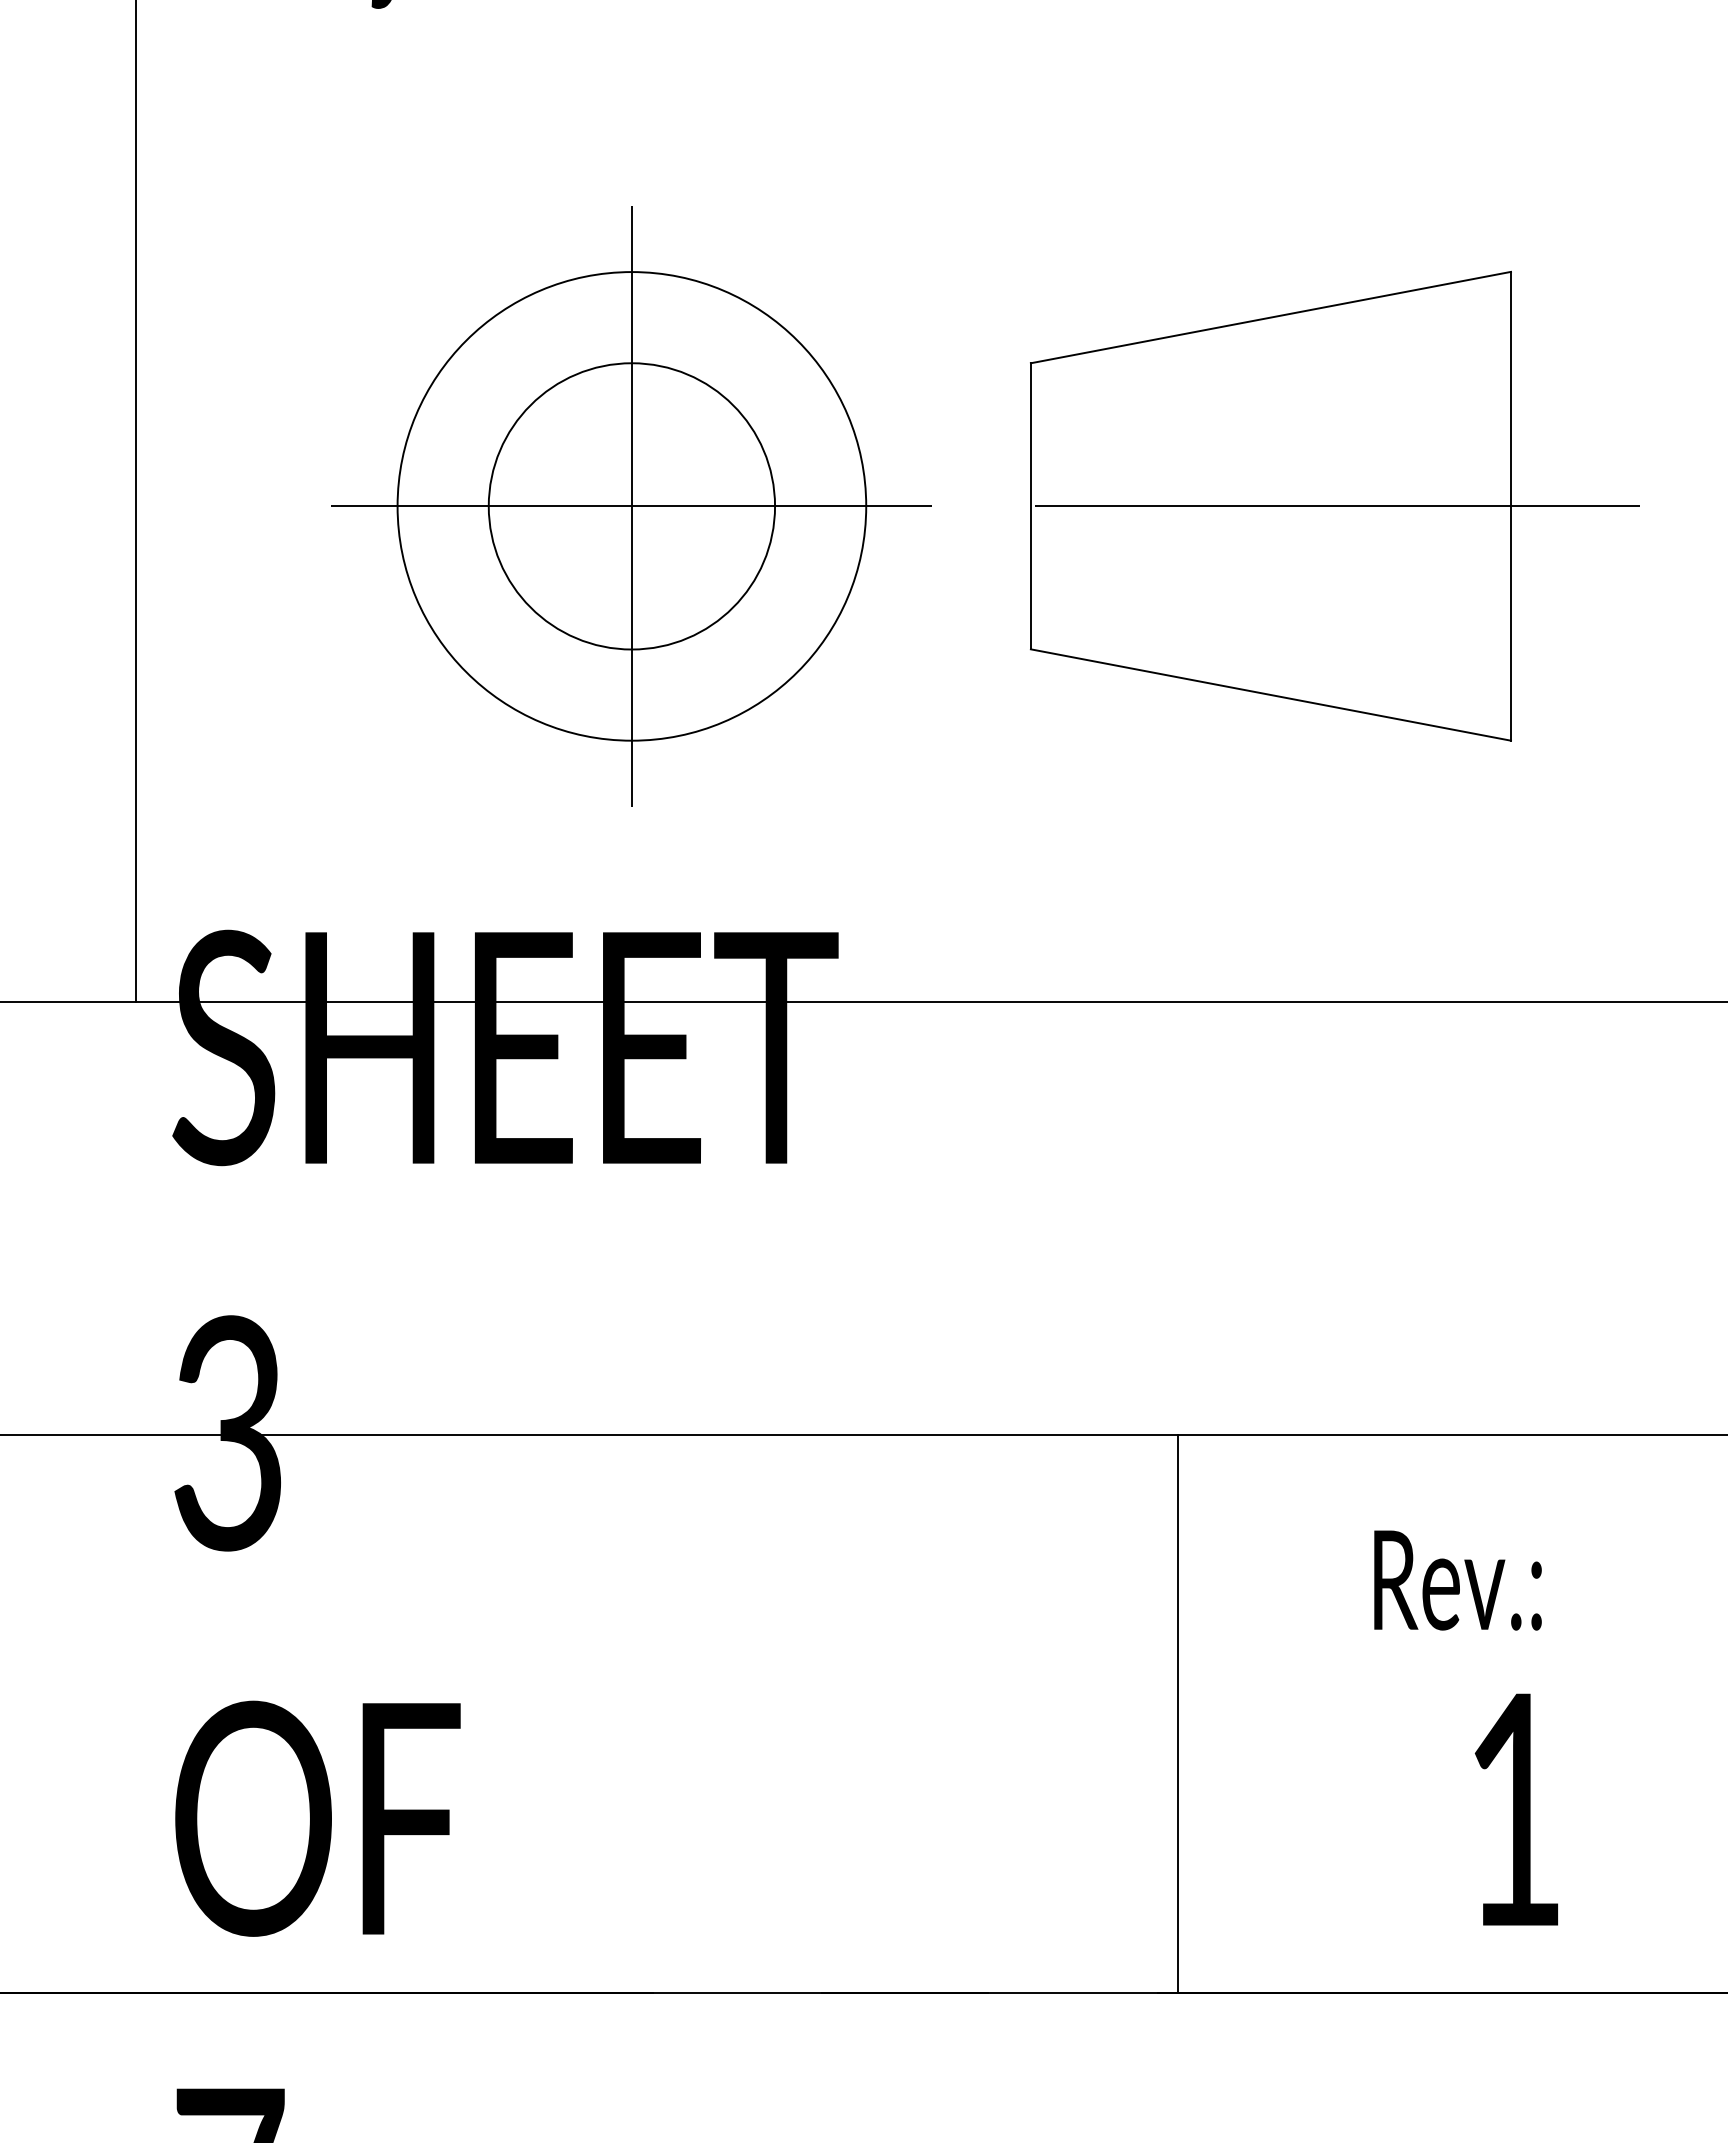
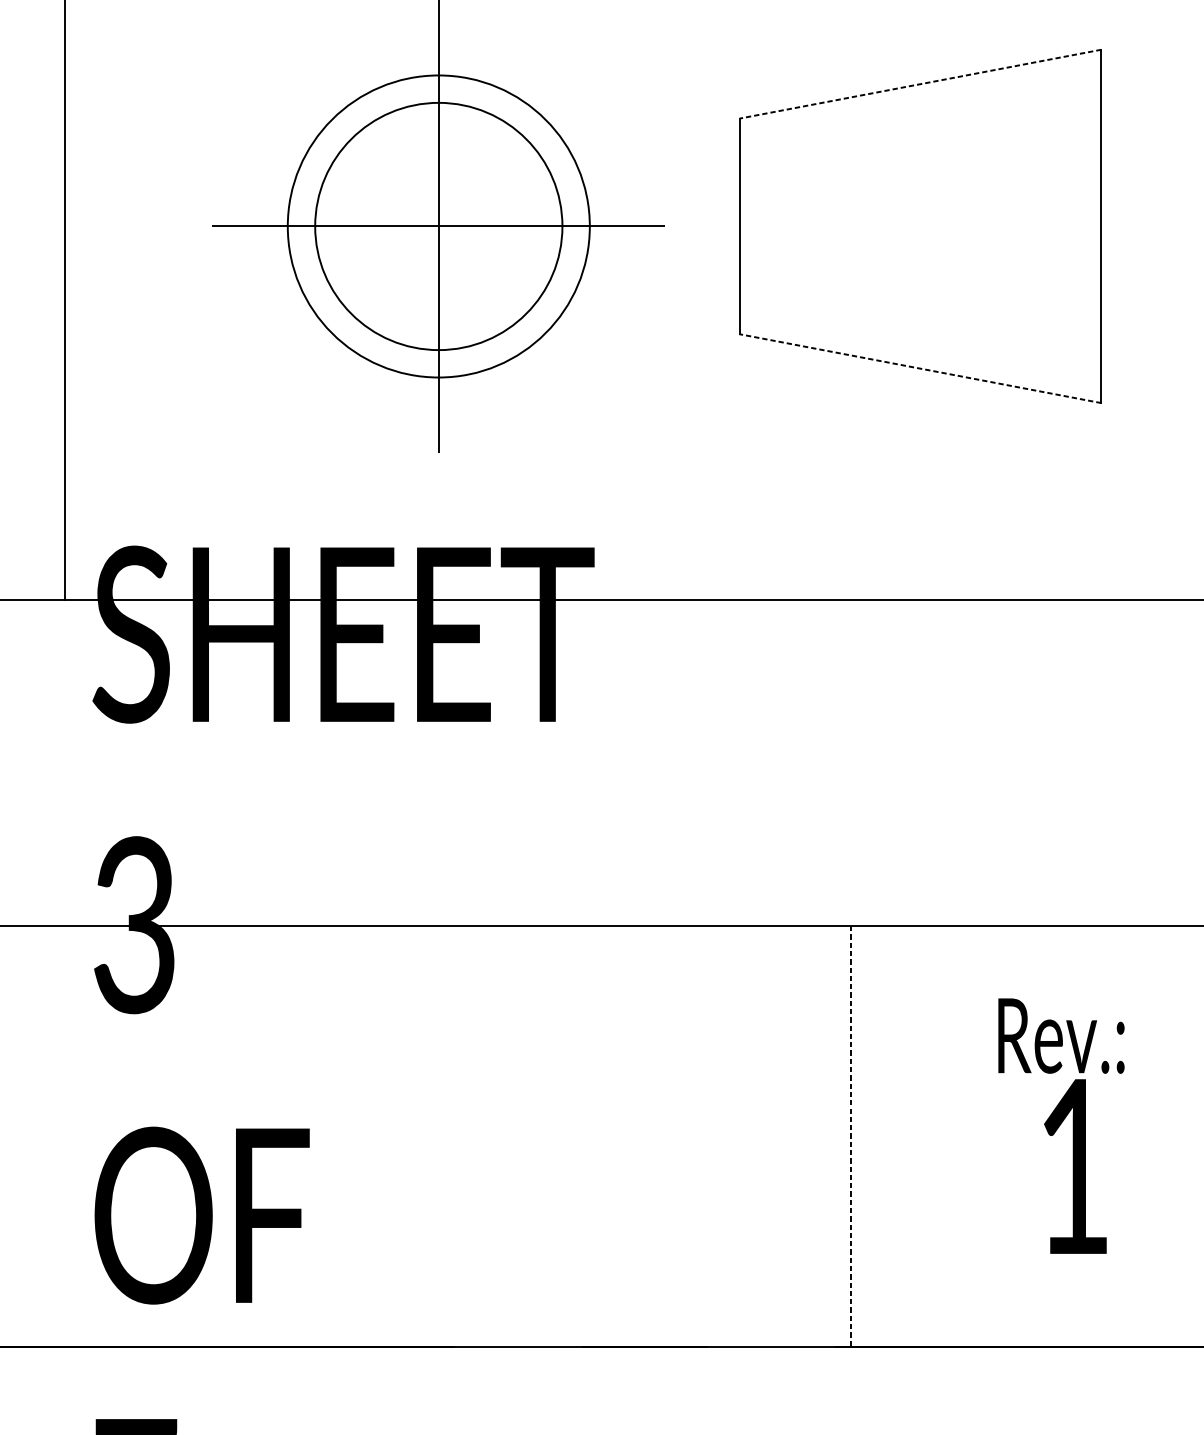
line: (1270, 317) -> (920, 84), solid -> dashed
circle: (631, 506) -> (438, 226), size x0.7
circle: (631, 506) -> (438, 226), size x1.4
line: (1337, 506) -> (970, 226), removed
line: (1270, 694) -> (920, 368), solid -> dashed
line: (1178, 1714) -> (850, 1137), solid -> dashed
text: (1515, 1809) -> (1074, 1166), moved

